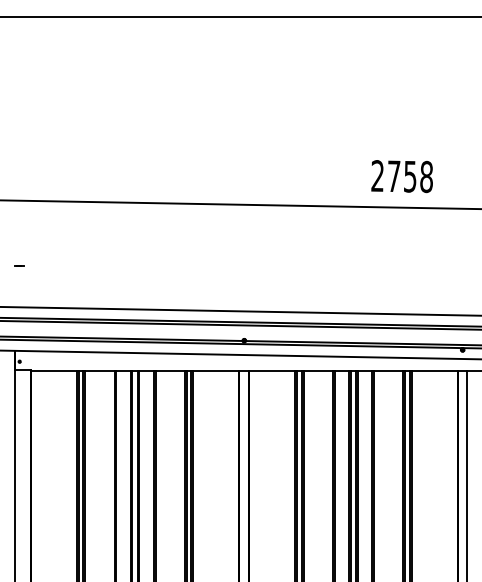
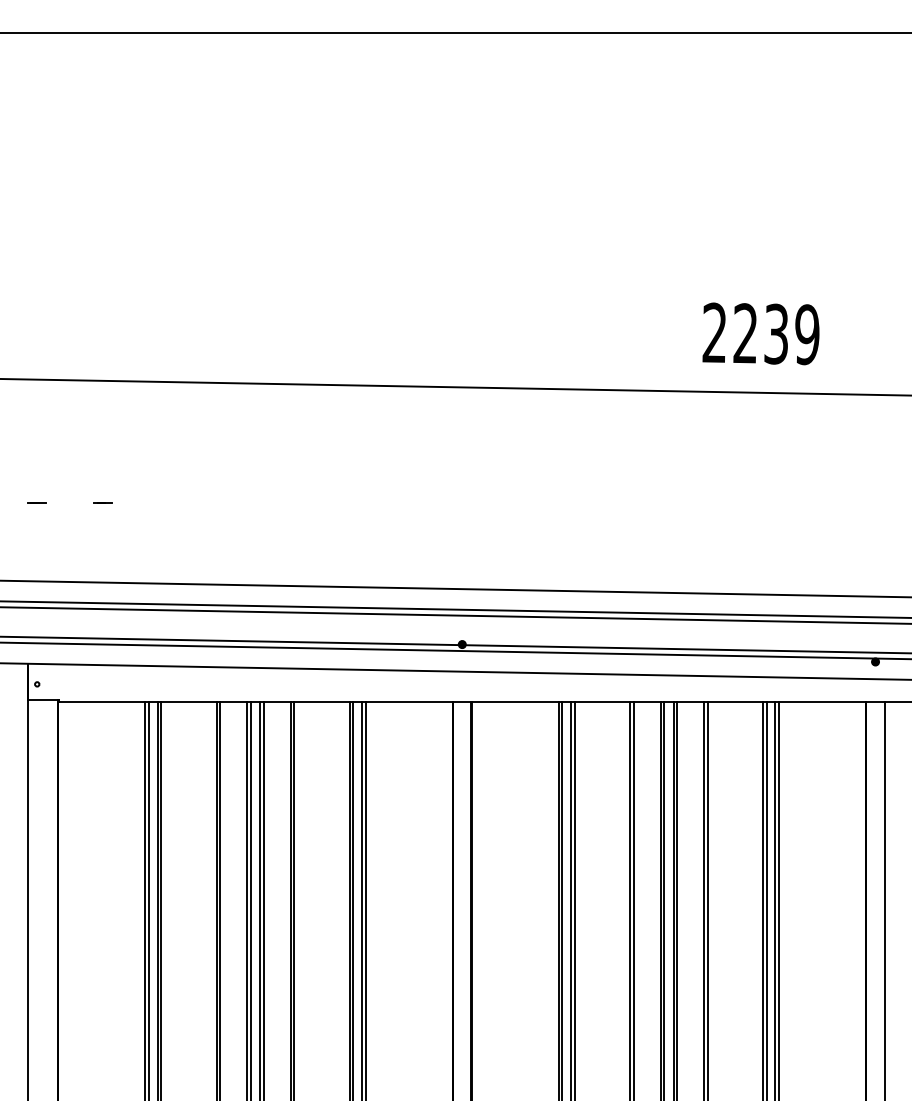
text: (409, 176) -> (774, 333), 2758 -> 2239
part: (54, 265) -> (103, 502), added

